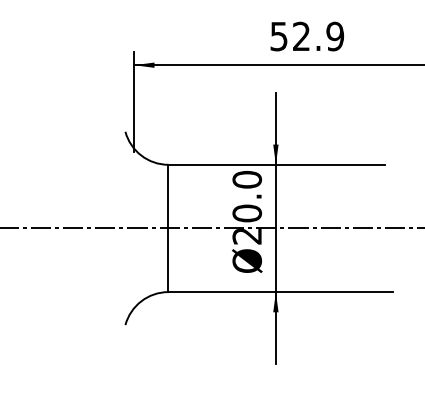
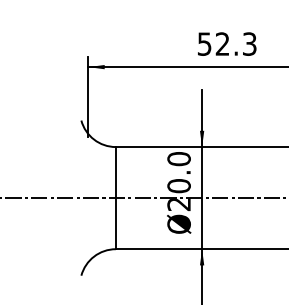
text: (335, 36) -> (249, 44), 52.9 -> 52.3

